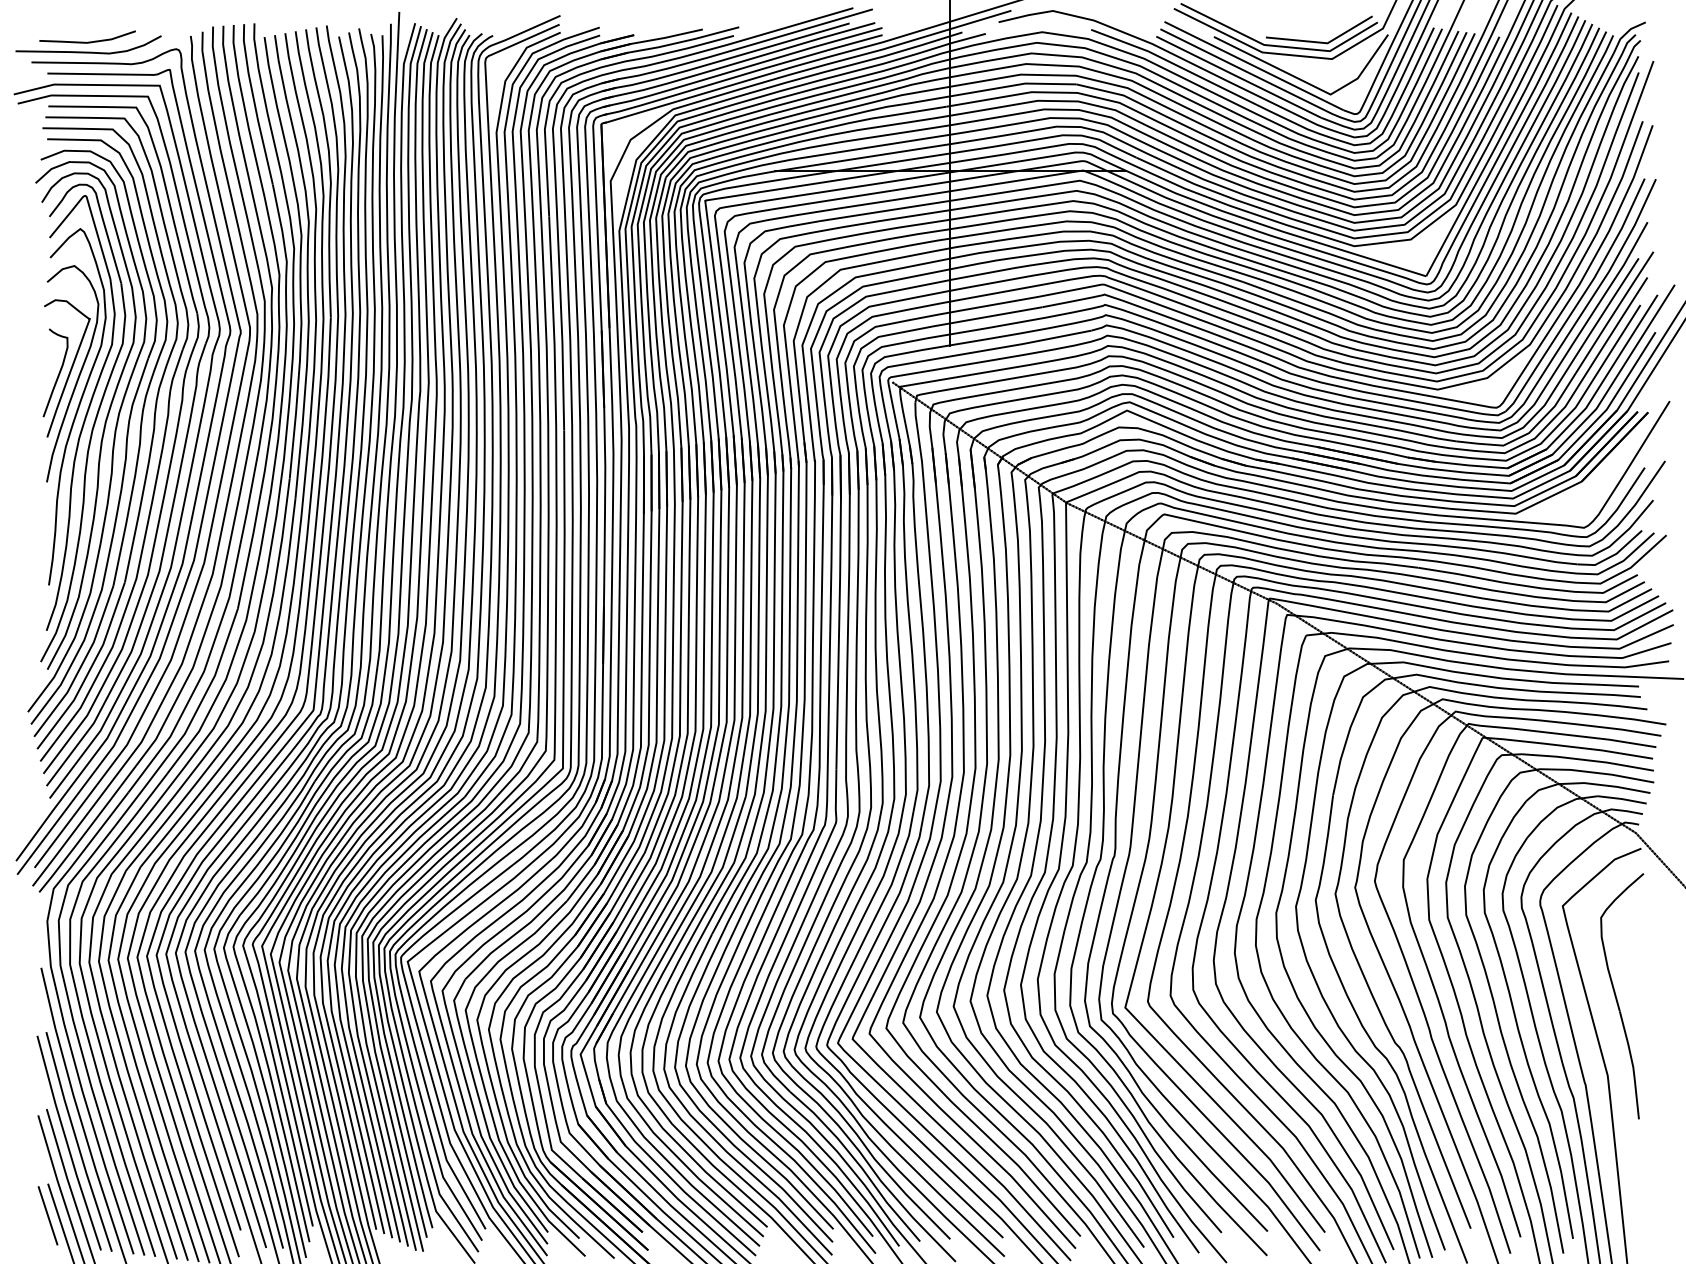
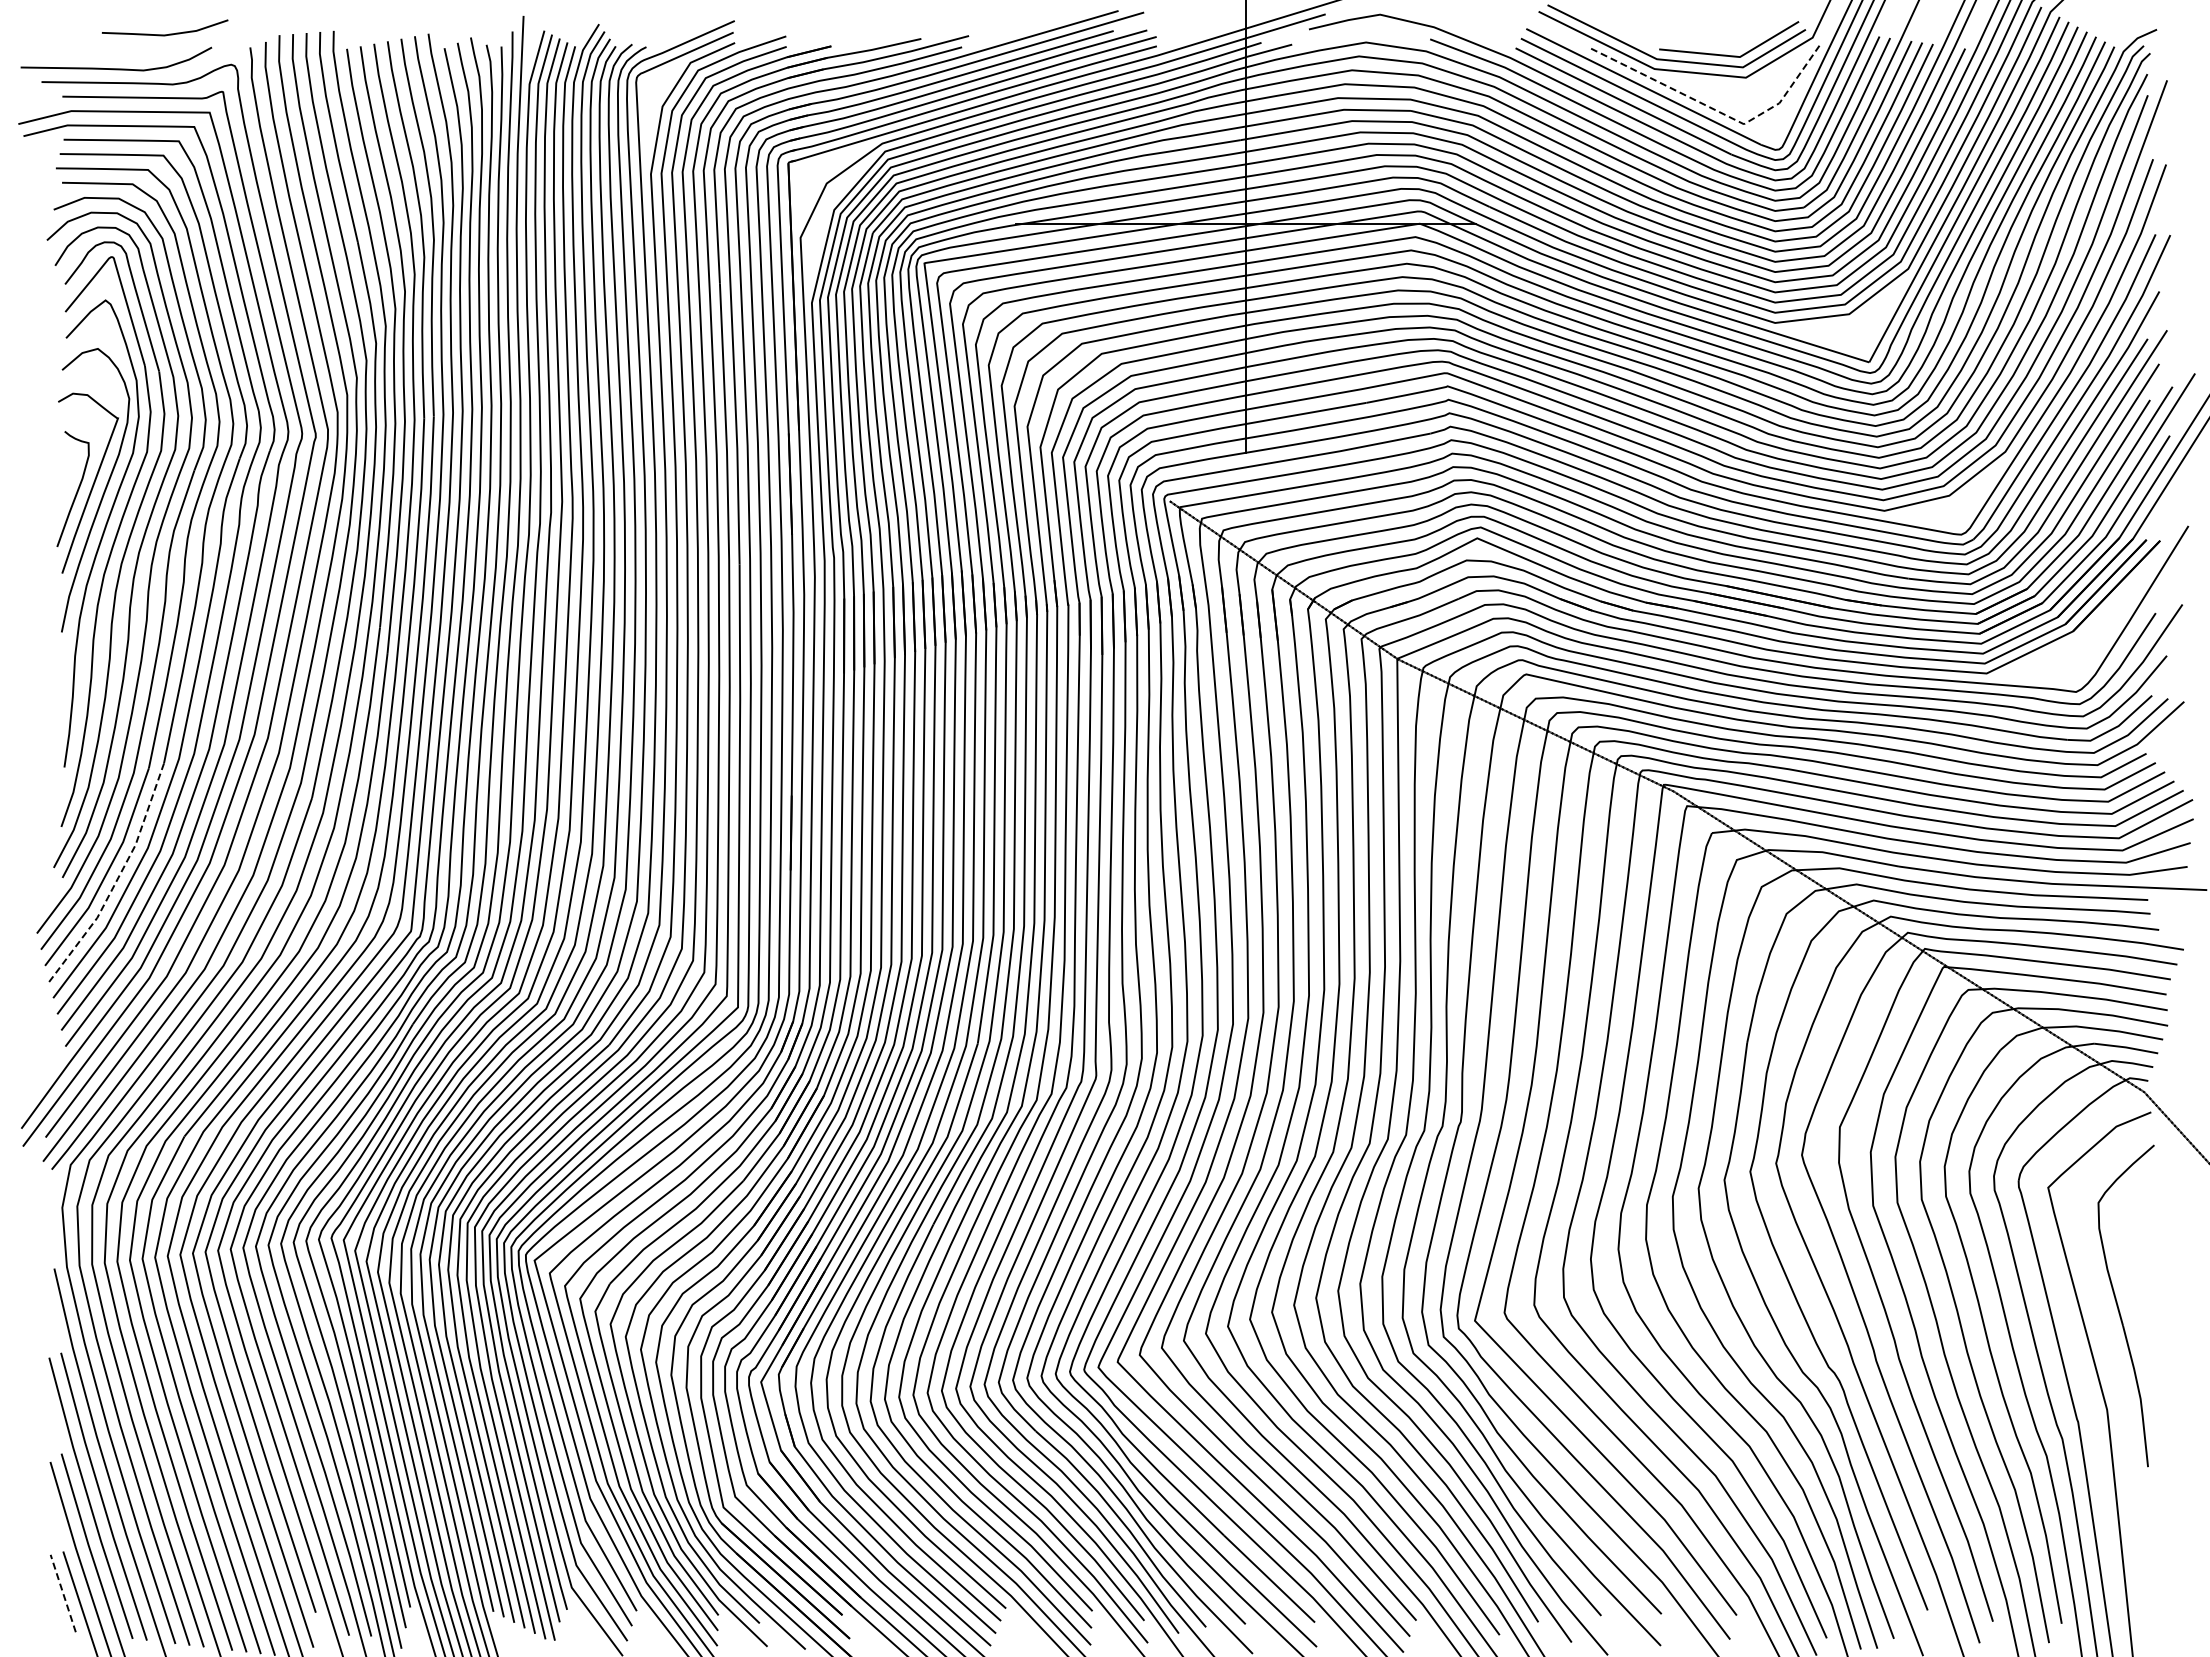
line: (87, 42) -> (165, 34), moved
line: (1311, 84) -> (1718, 111), solid -> dashed
line: (90, 670) -> (118, 878), solid -> dashed
line: (48, 1215) -> (63, 1593), solid -> dashed

